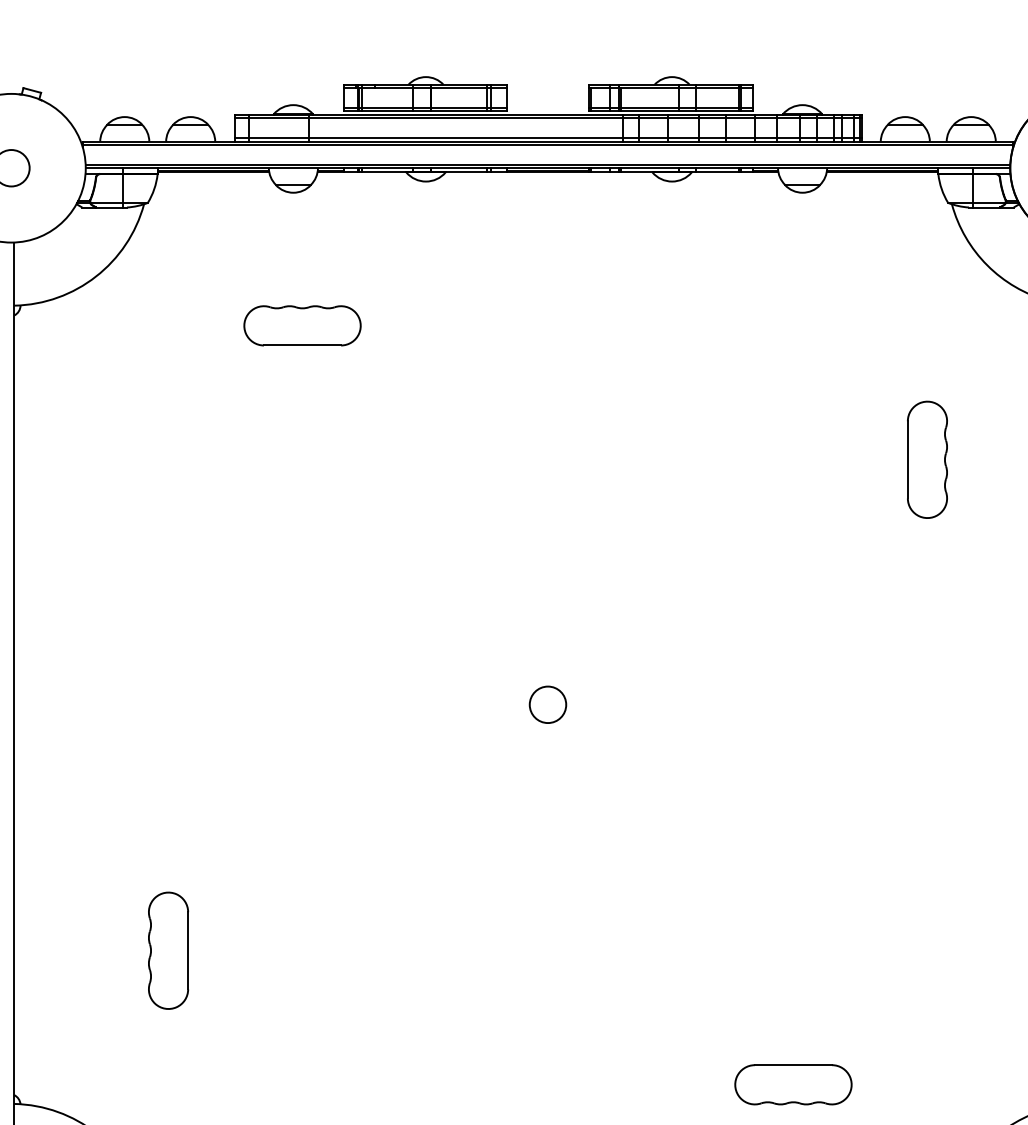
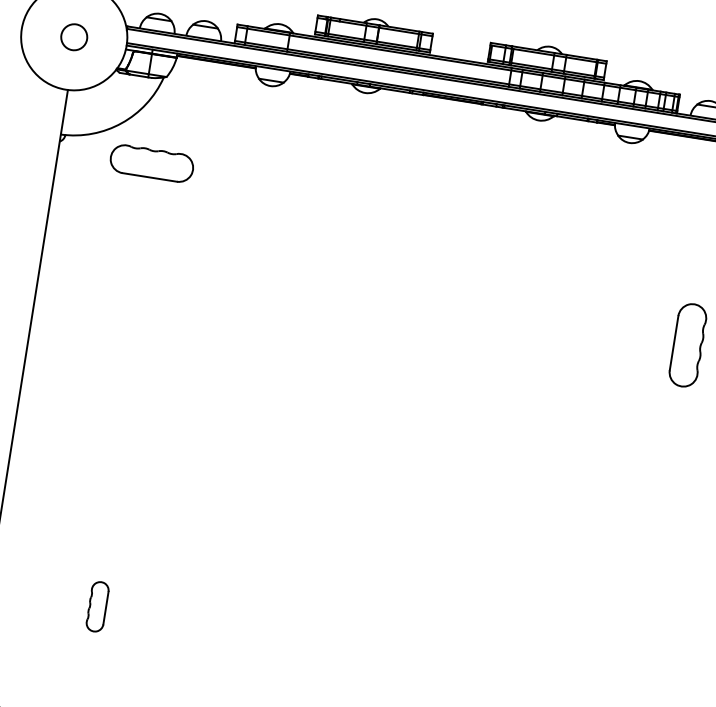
part: (302, 325) -> (151, 163), moved
circle: (547, 704) -> (392, 475), removed
part: (168, 950) -> (97, 606), size x0.6

